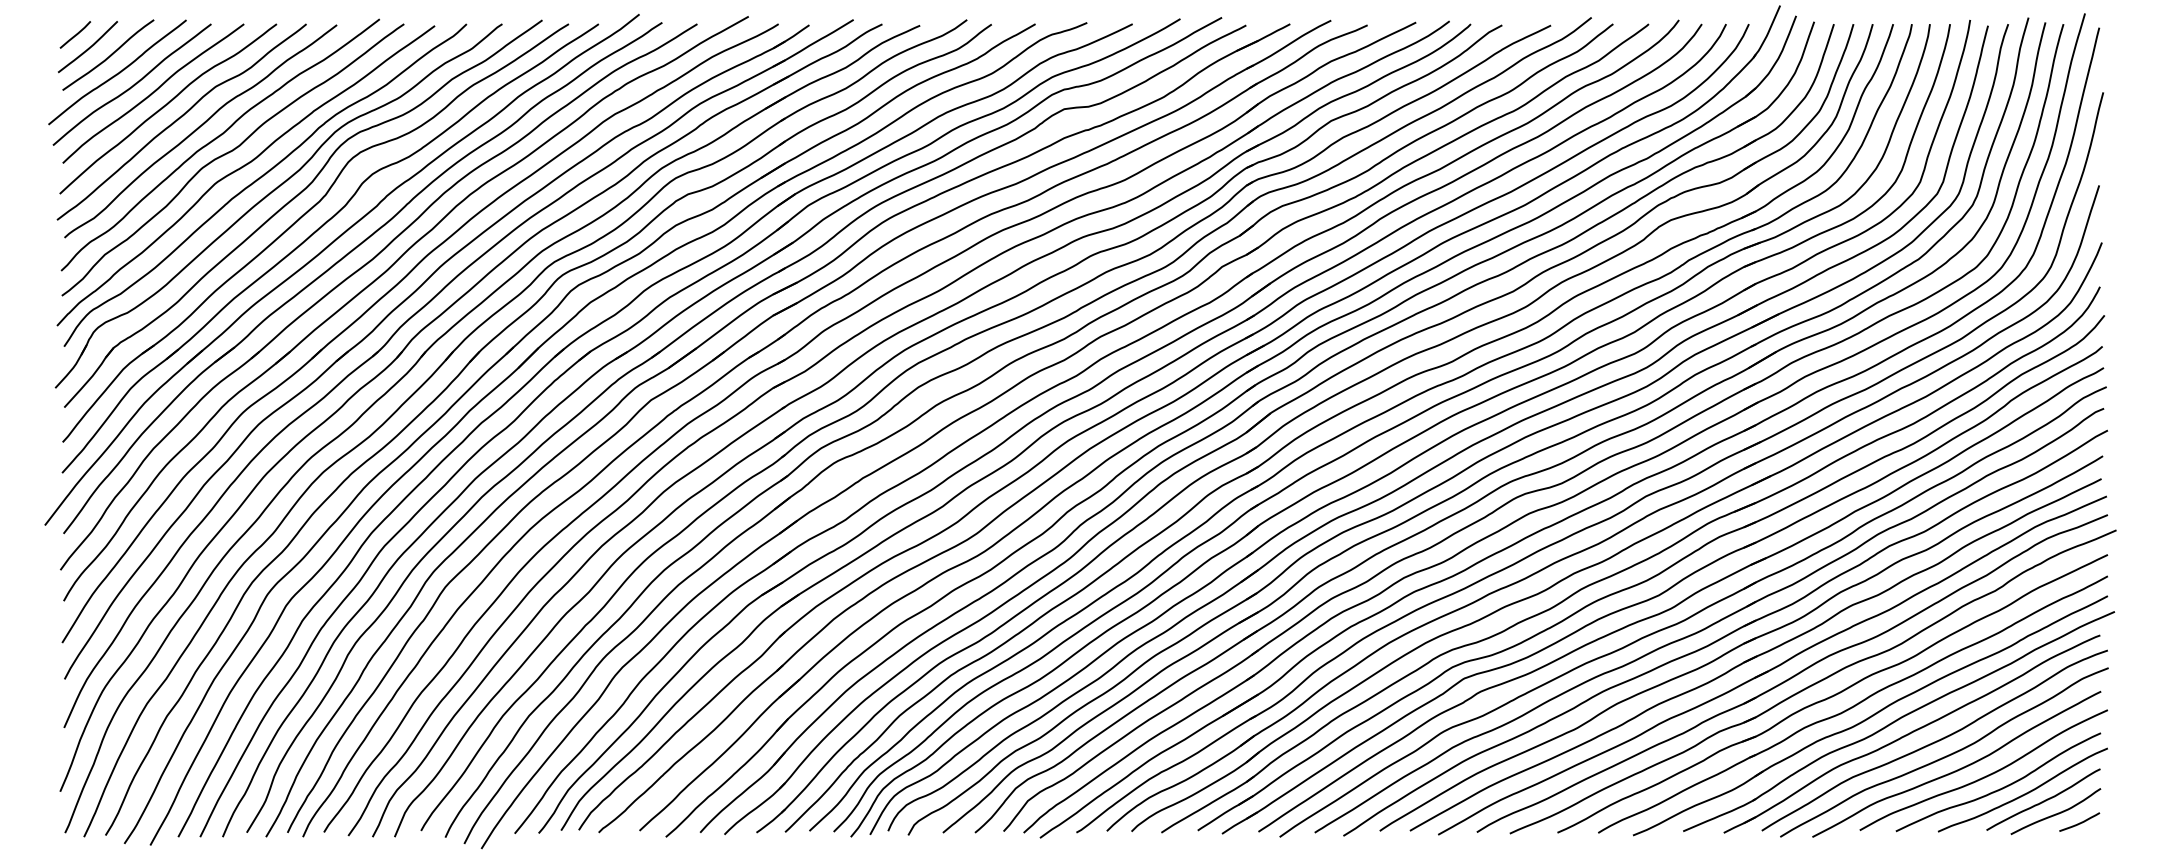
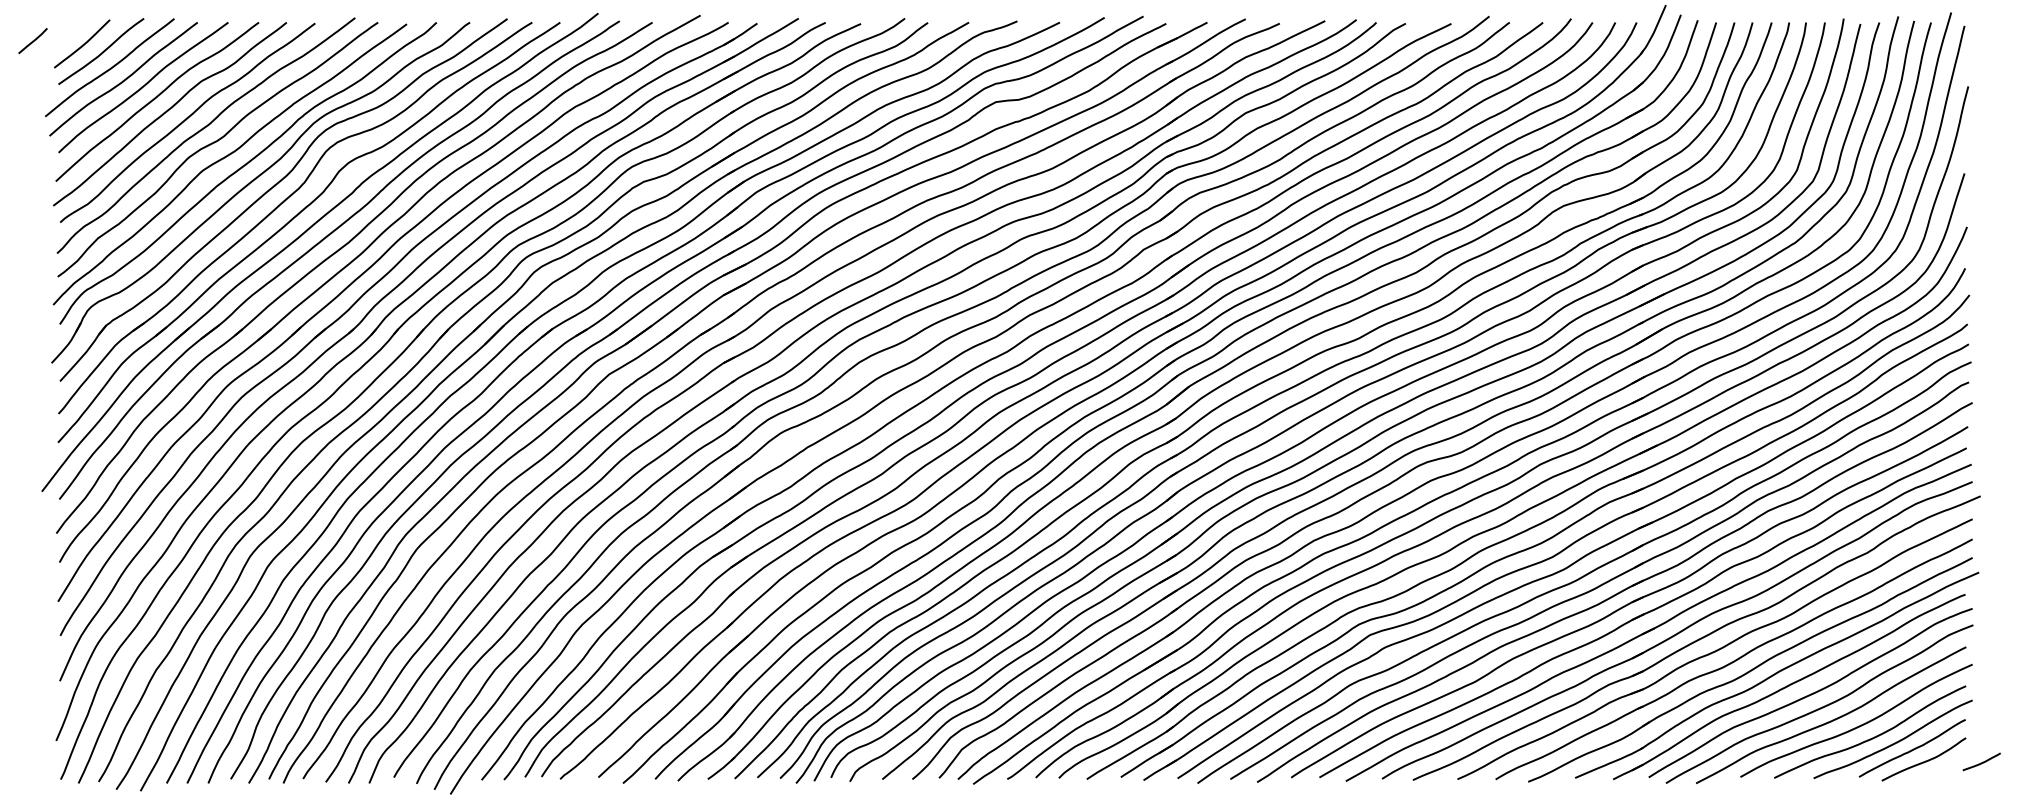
line: (75, 34) -> (33, 40), moved
curve: (2079, 822) -> (1981, 762), moved

